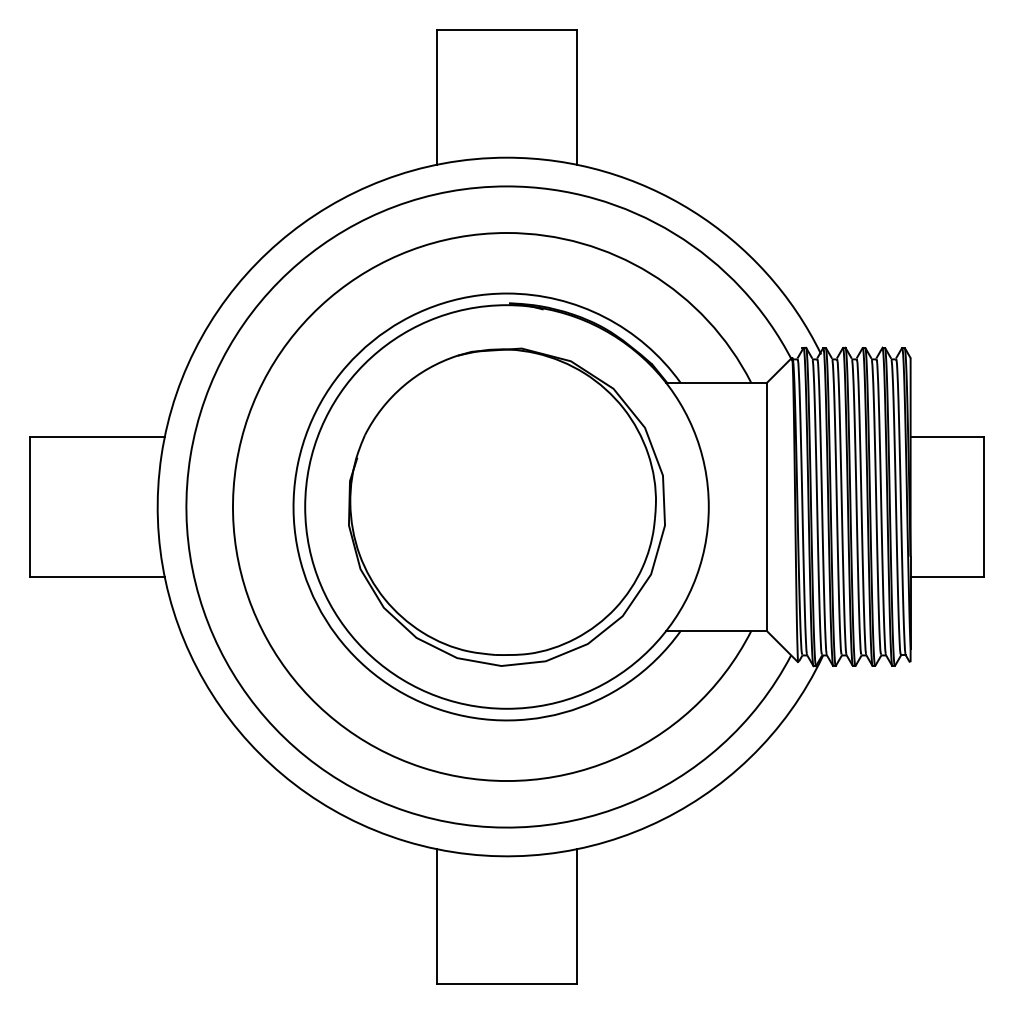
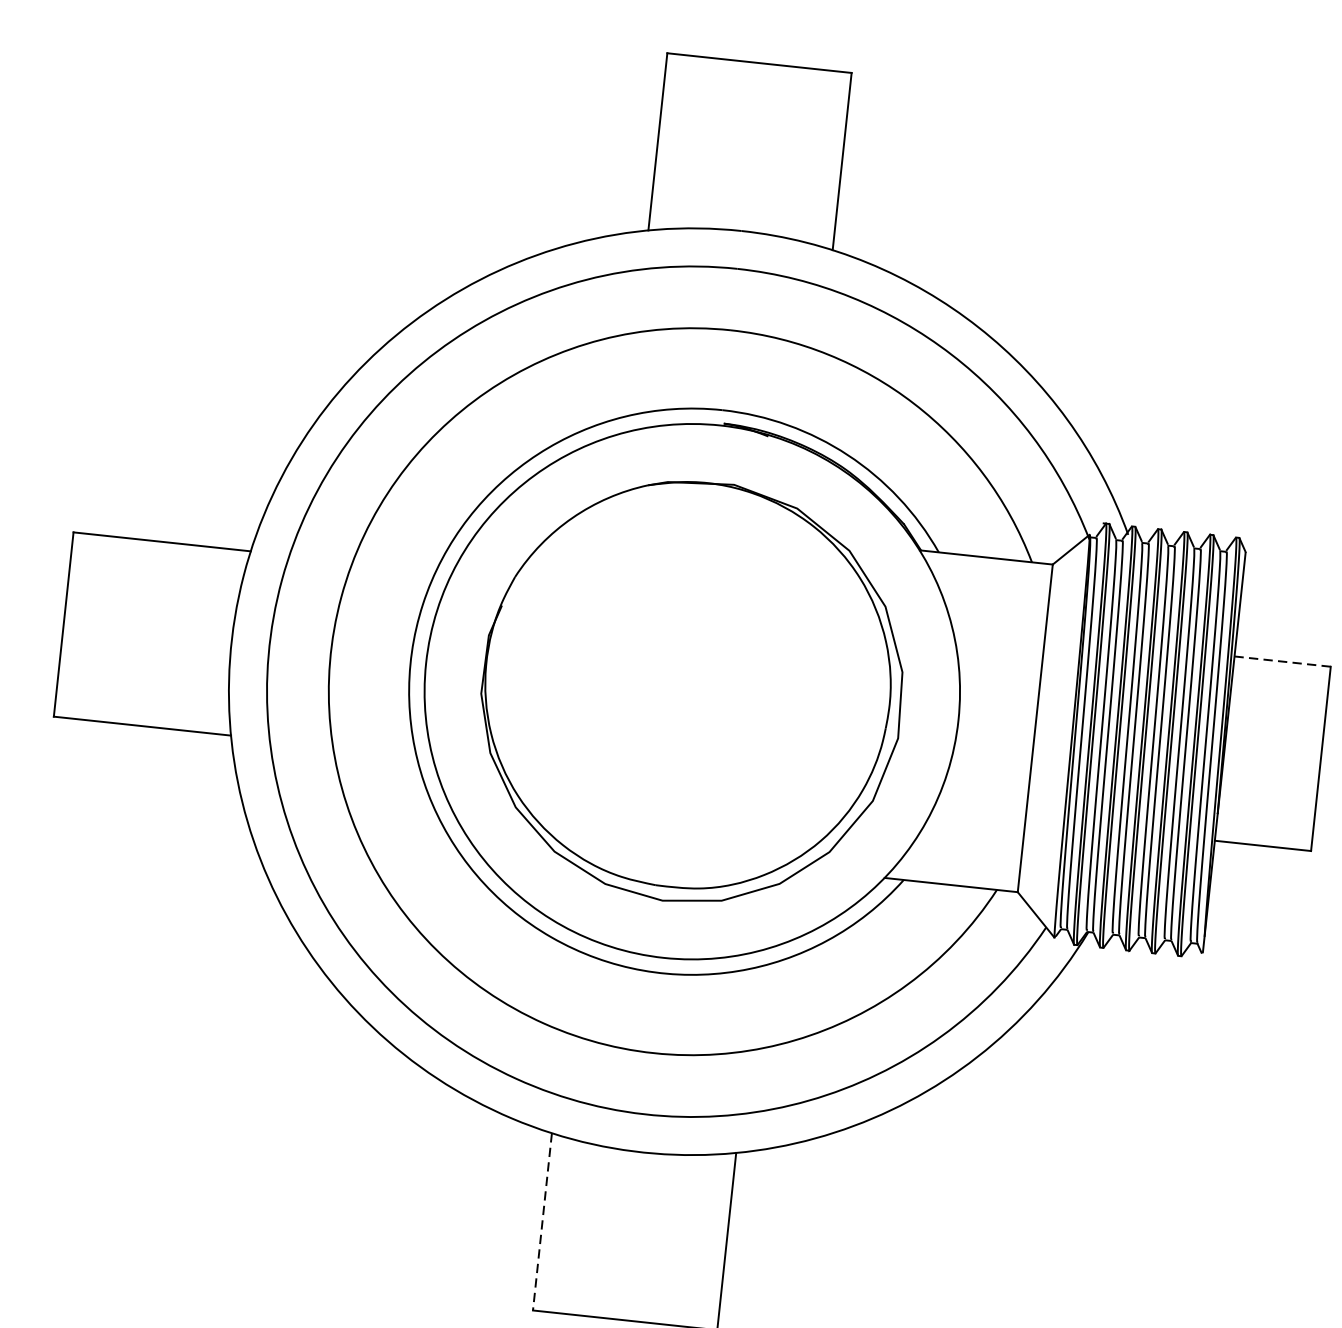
line: (946, 437) -> (1281, 662), solid -> dashed
line: (437, 916) -> (542, 1222), solid -> dashed

